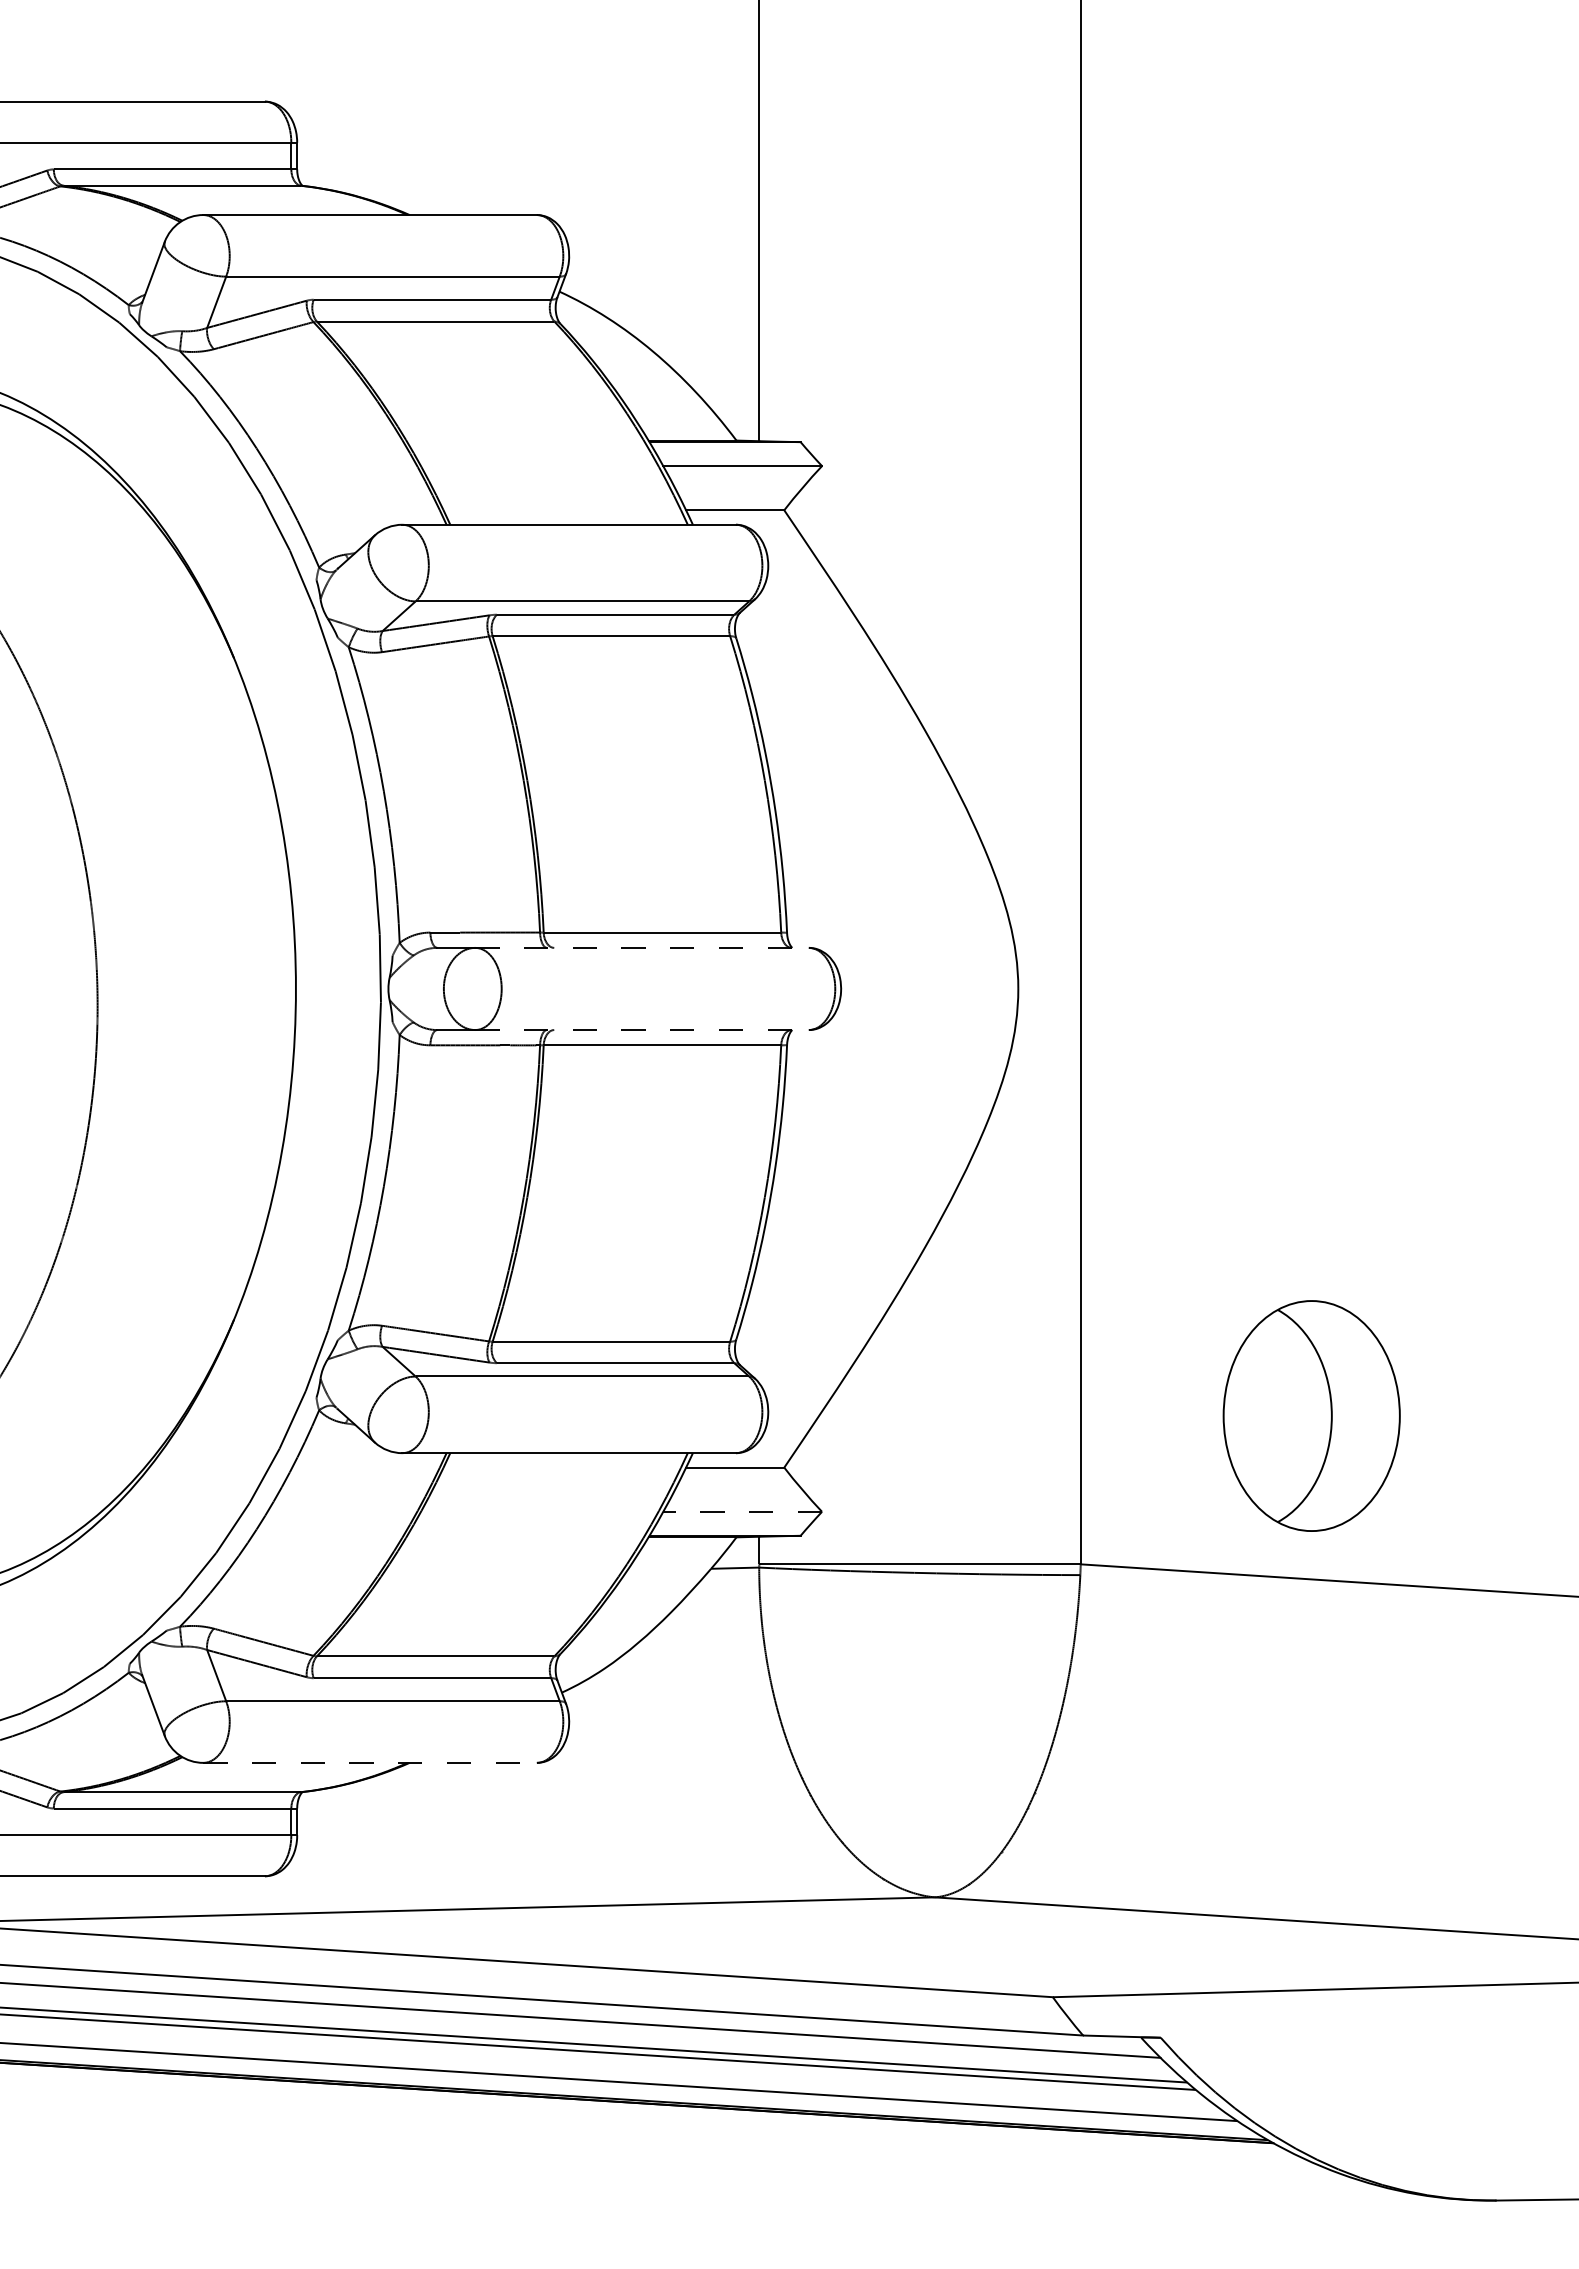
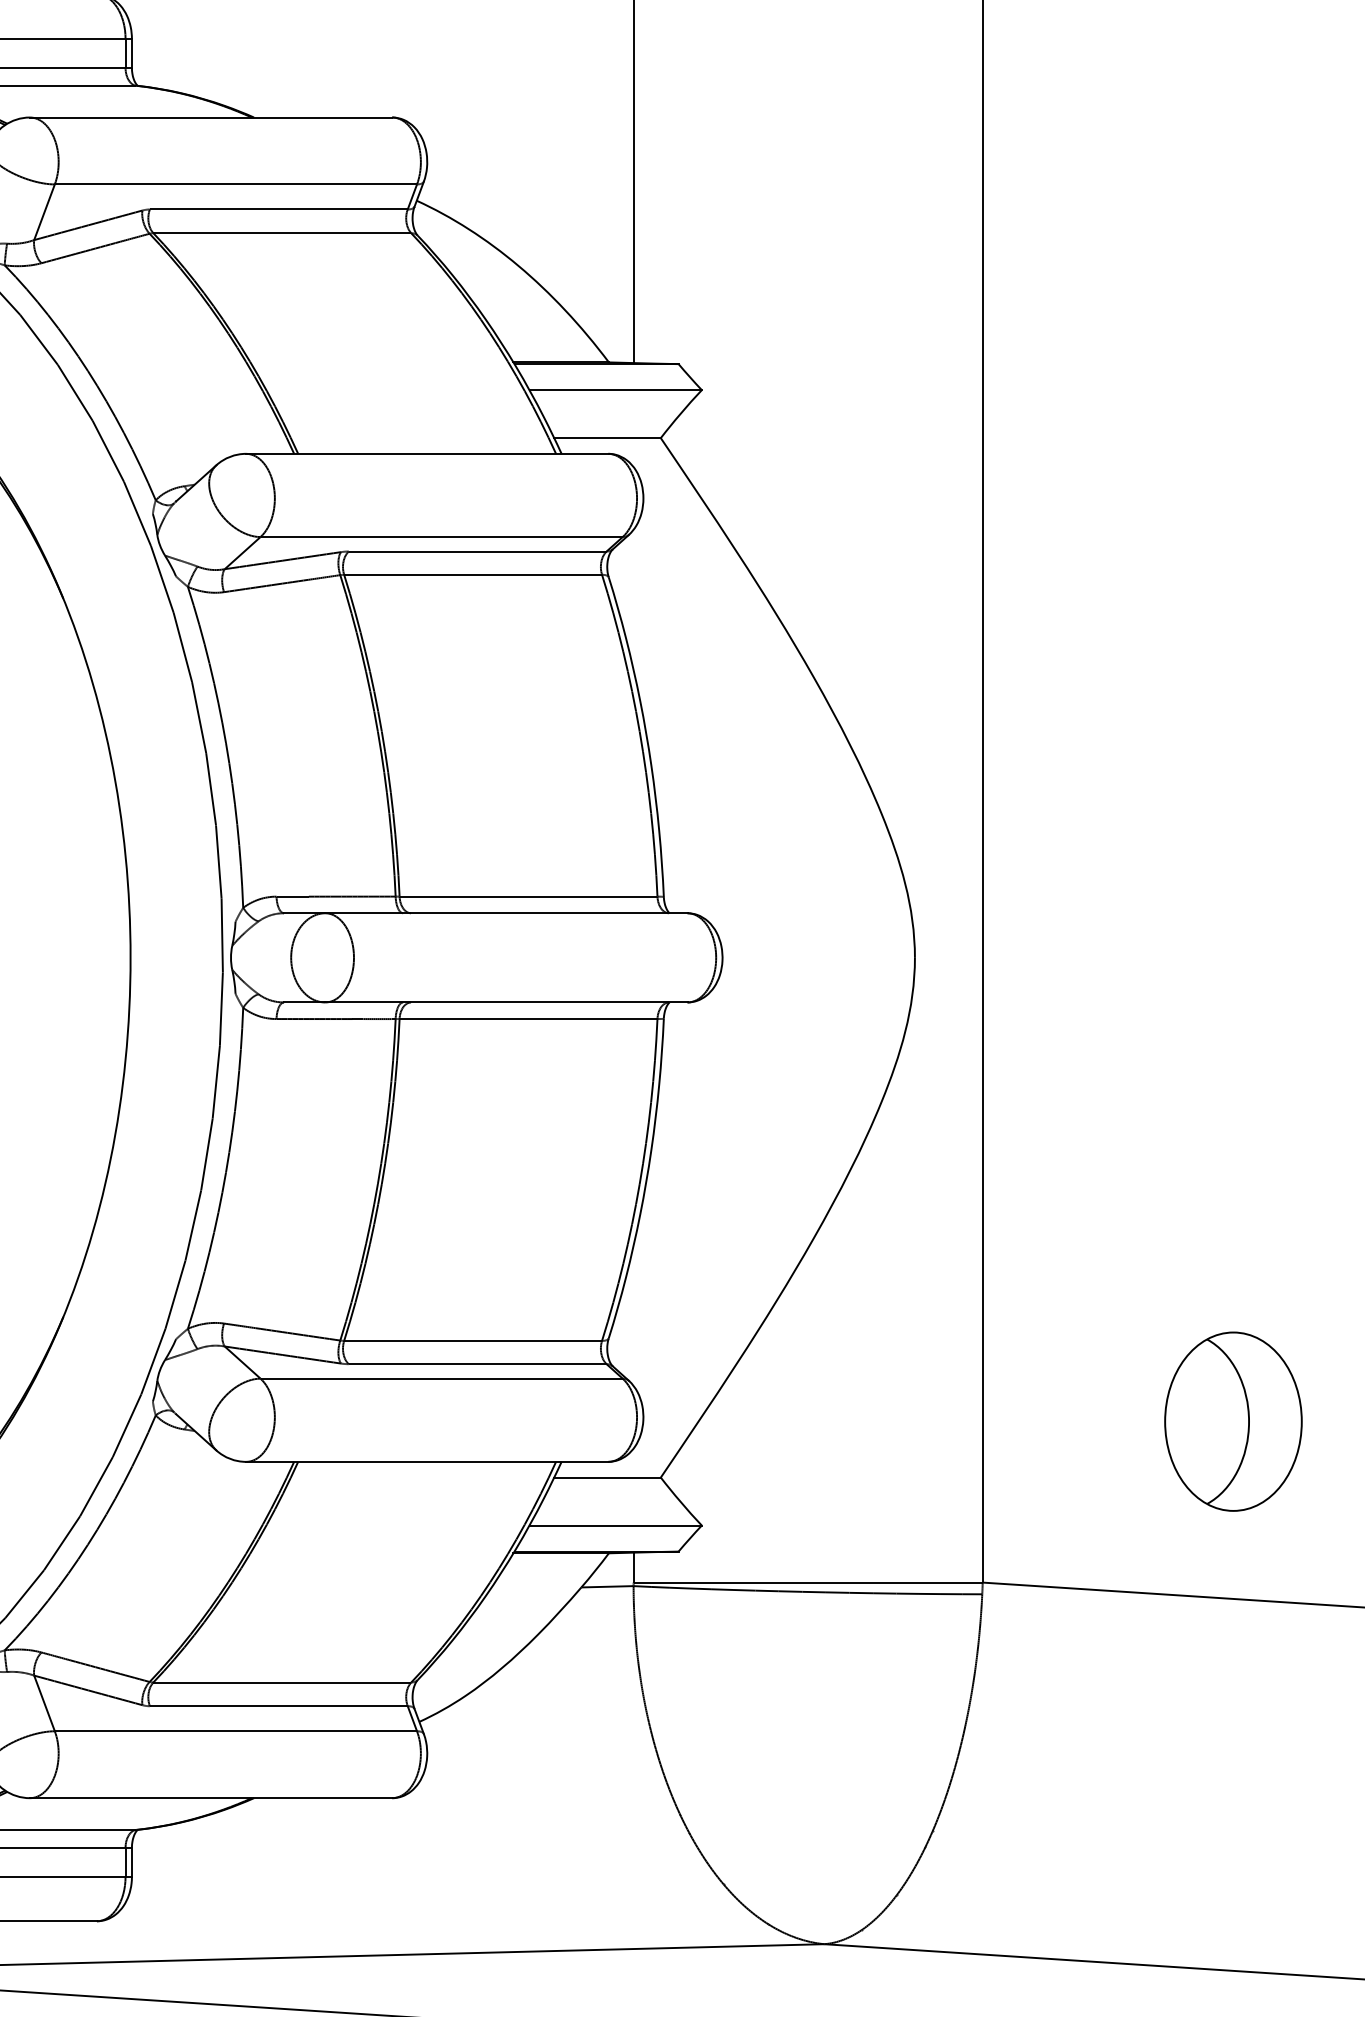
line: (642, 947) -> (506, 912), dashed -> solid
line: (642, 1030) -> (506, 1002), dashed -> solid
part: (1311, 1416) -> (1233, 1422), size x0.71
line: (742, 1511) -> (615, 1525), dashed -> solid
line: (370, 1762) -> (211, 1797), dashed -> solid

